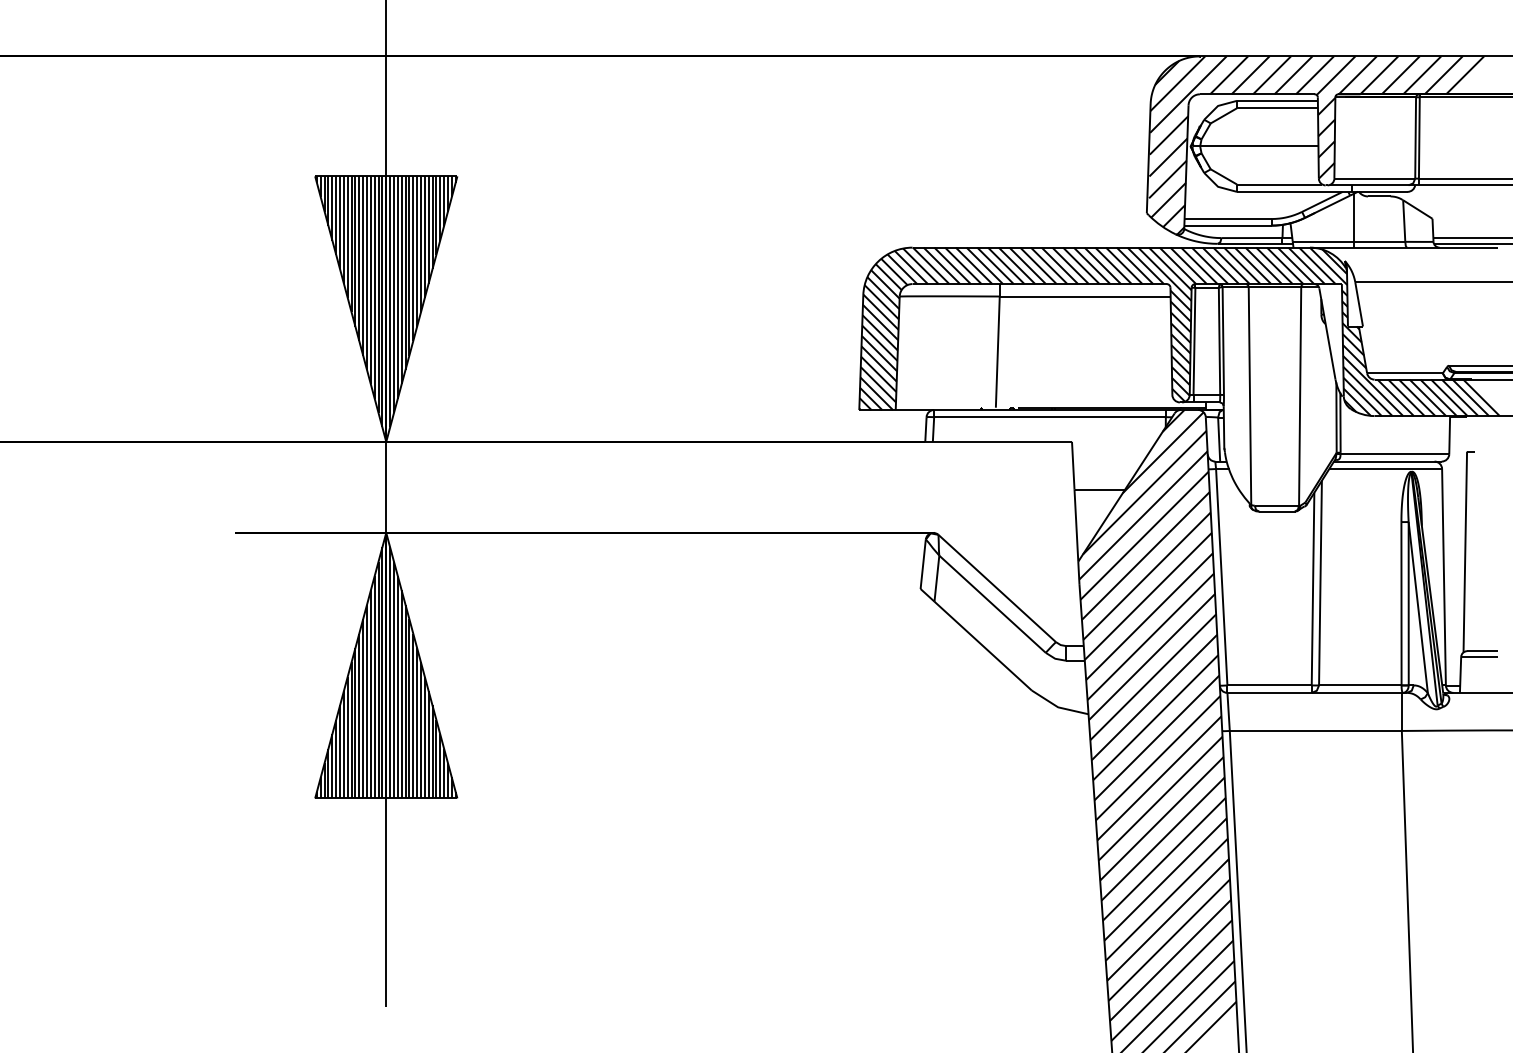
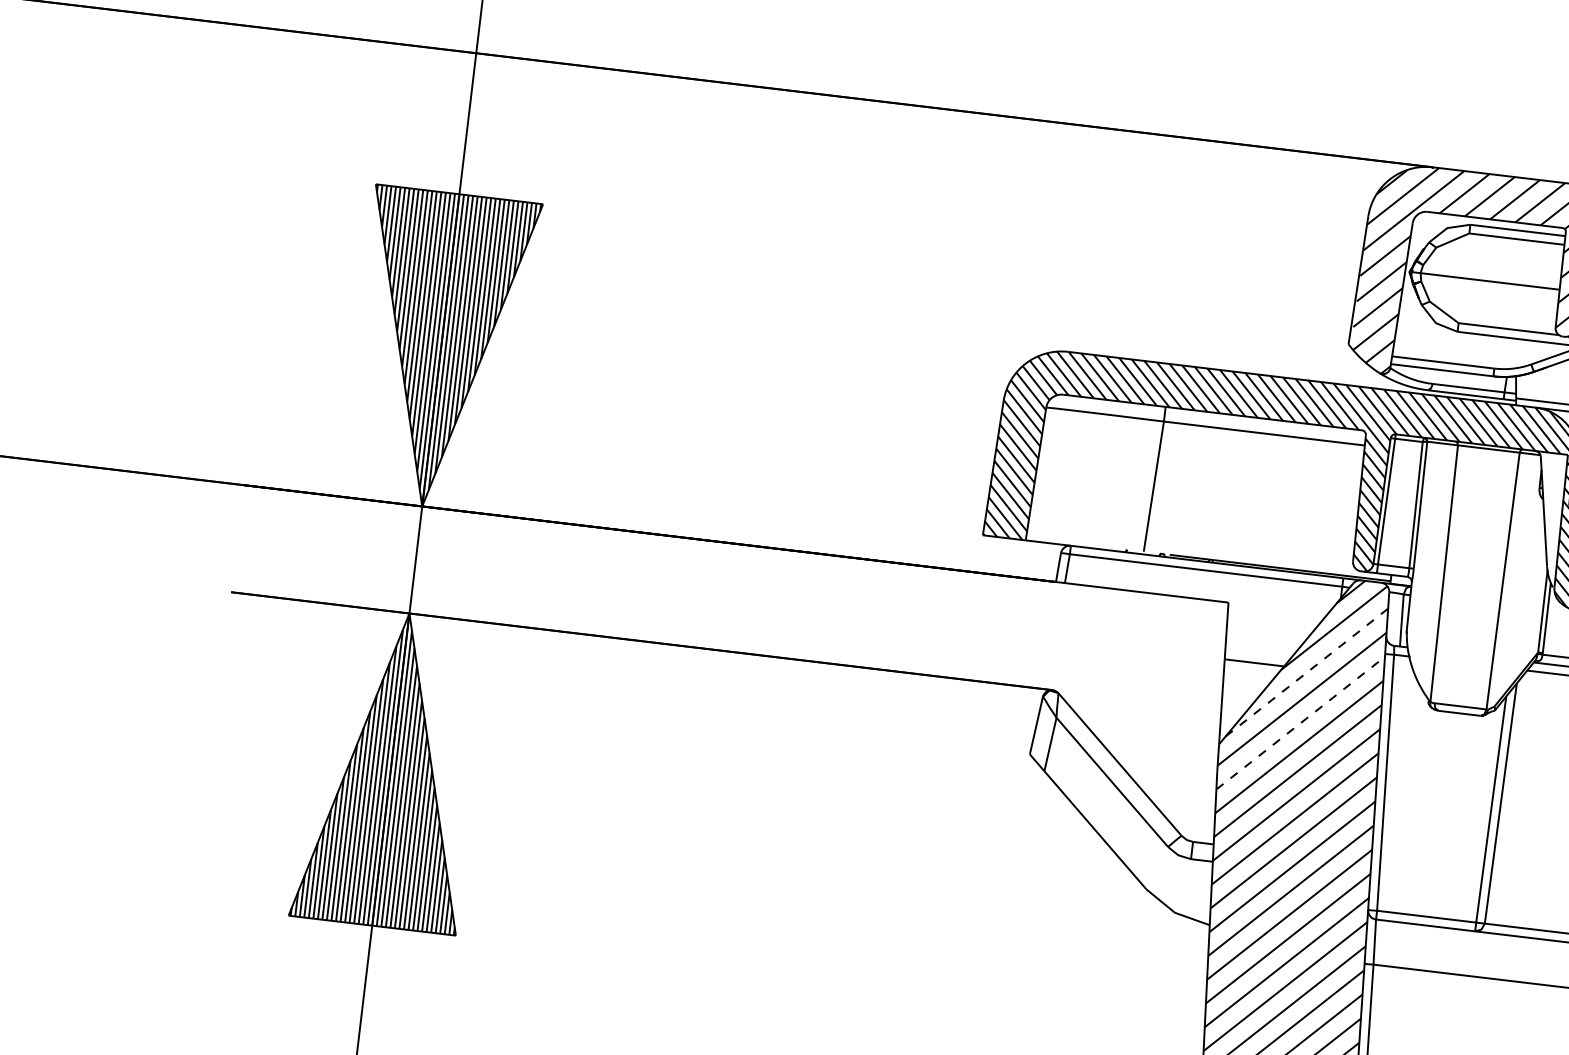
line: (1145, 492) -> (1307, 672), solid -> dashed
line: (1144, 535) -> (1300, 722), solid -> dashed

